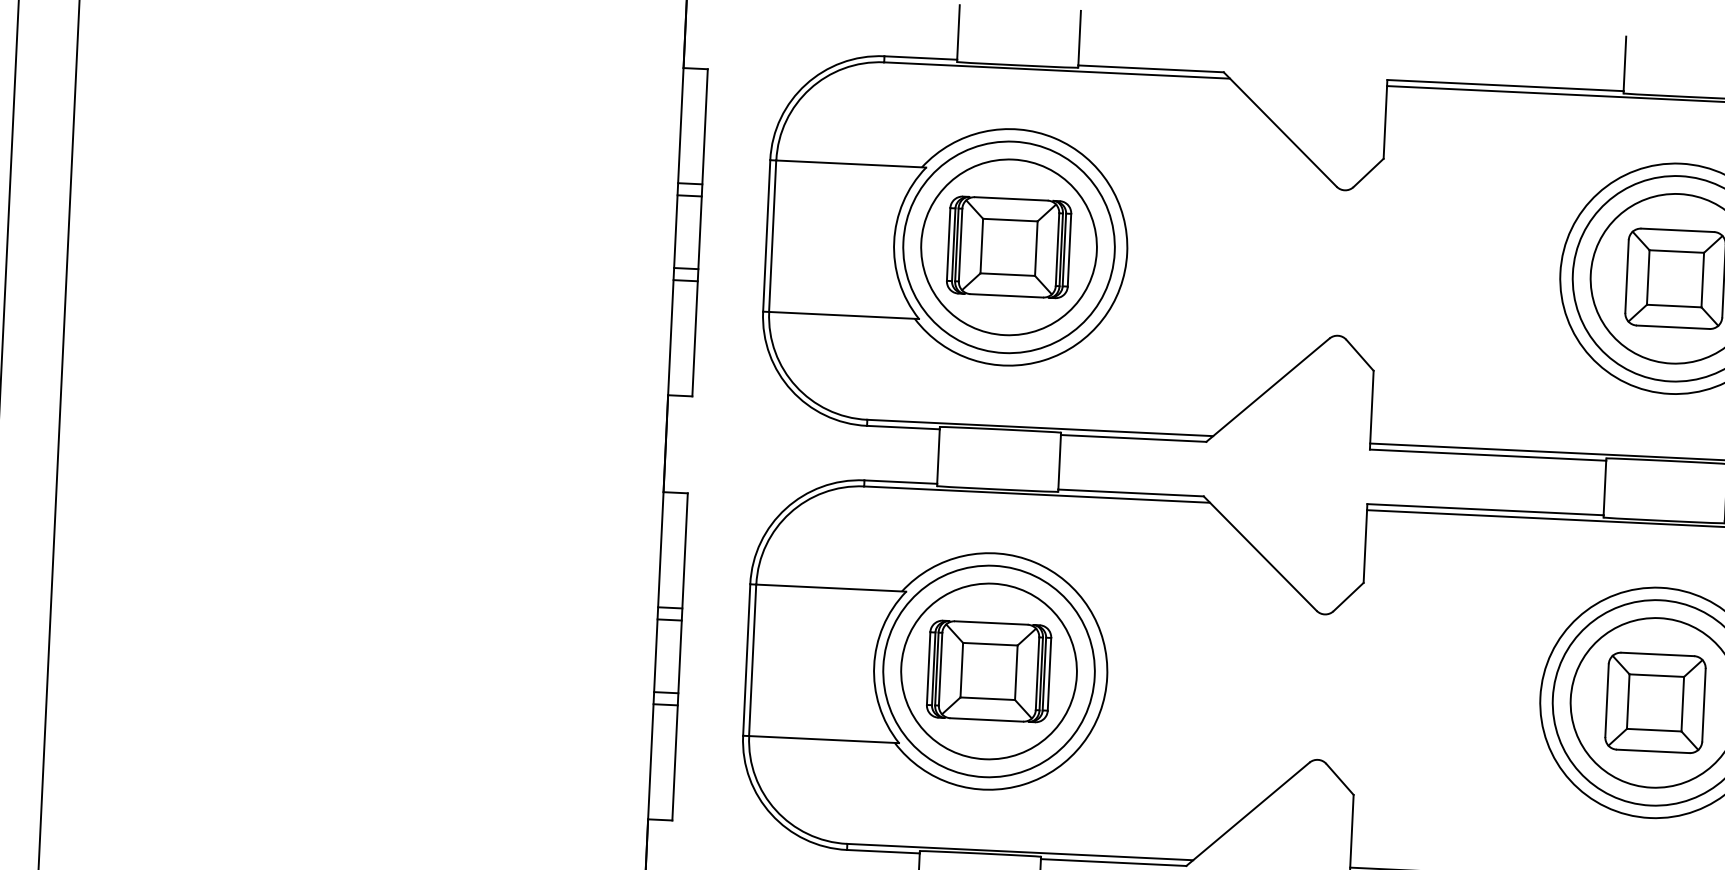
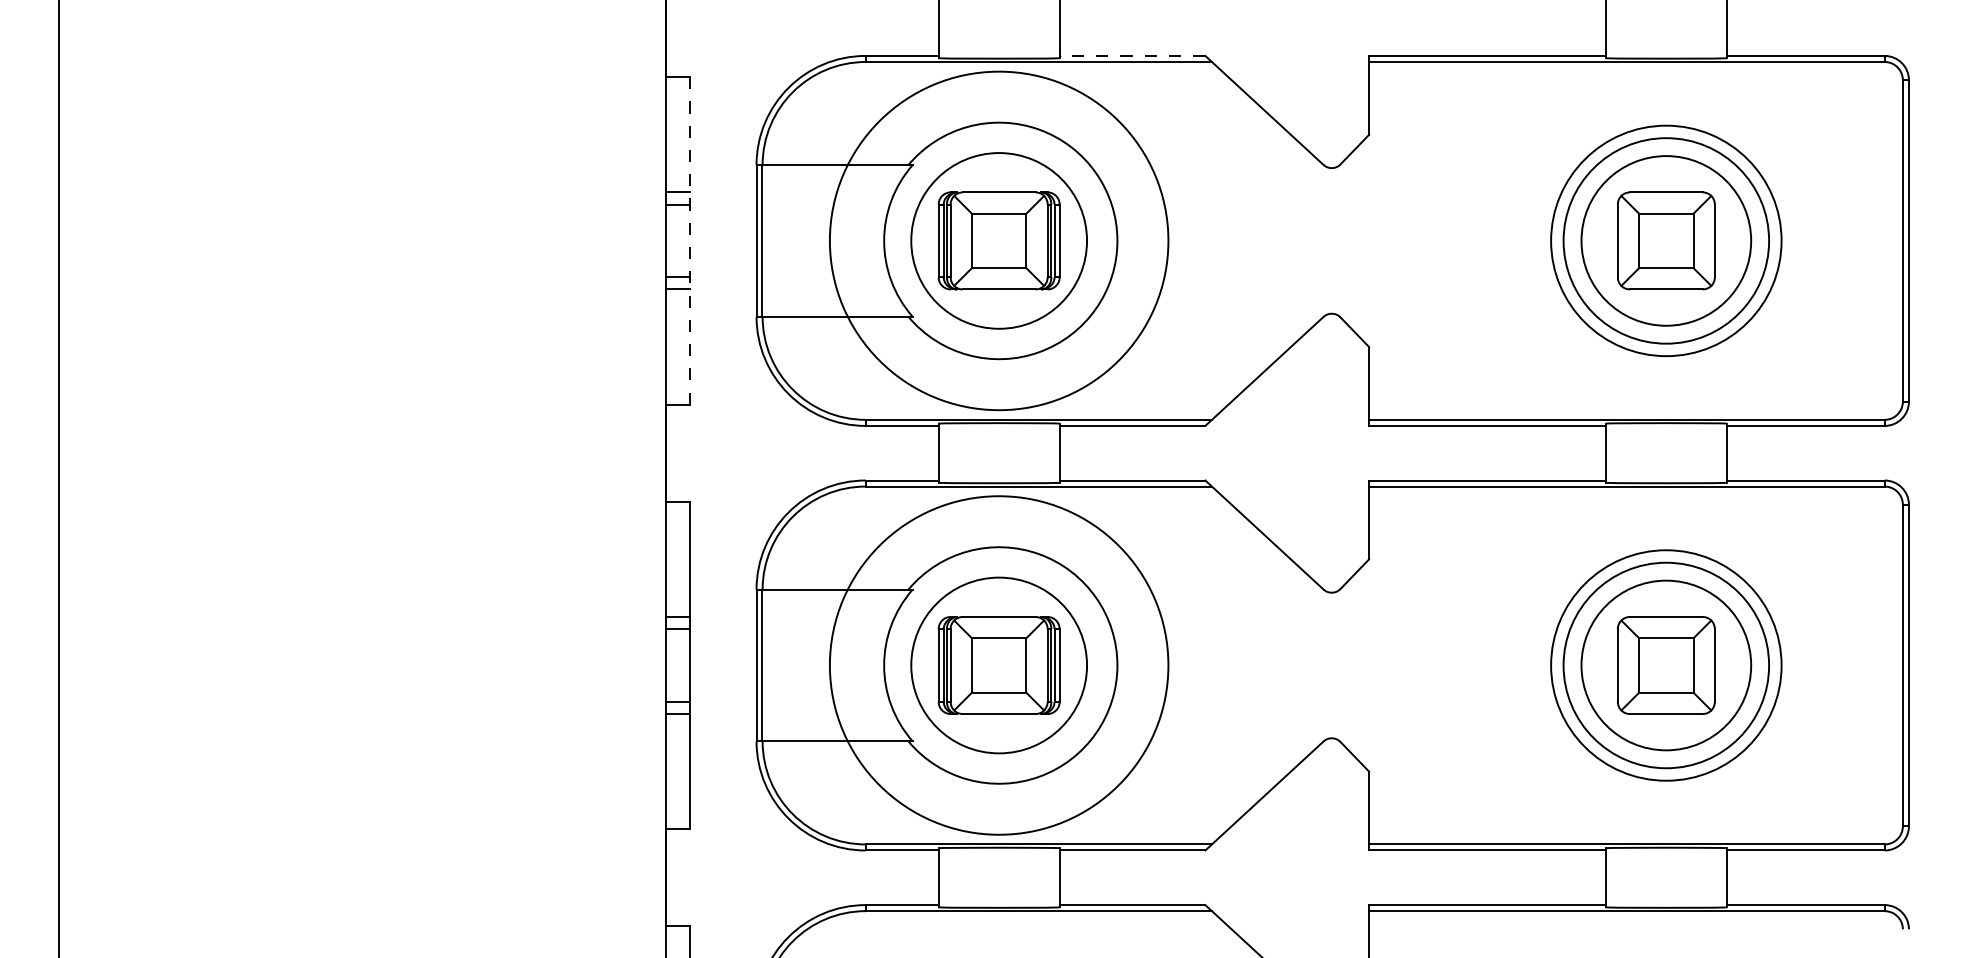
line: (1150, 68) -> (1132, 55), solid -> dashed
line: (699, 232) -> (689, 240), solid -> dashed
circle: (1008, 246) -> (998, 240), size x1.6
circle: (988, 671) -> (998, 665), size x1.6

